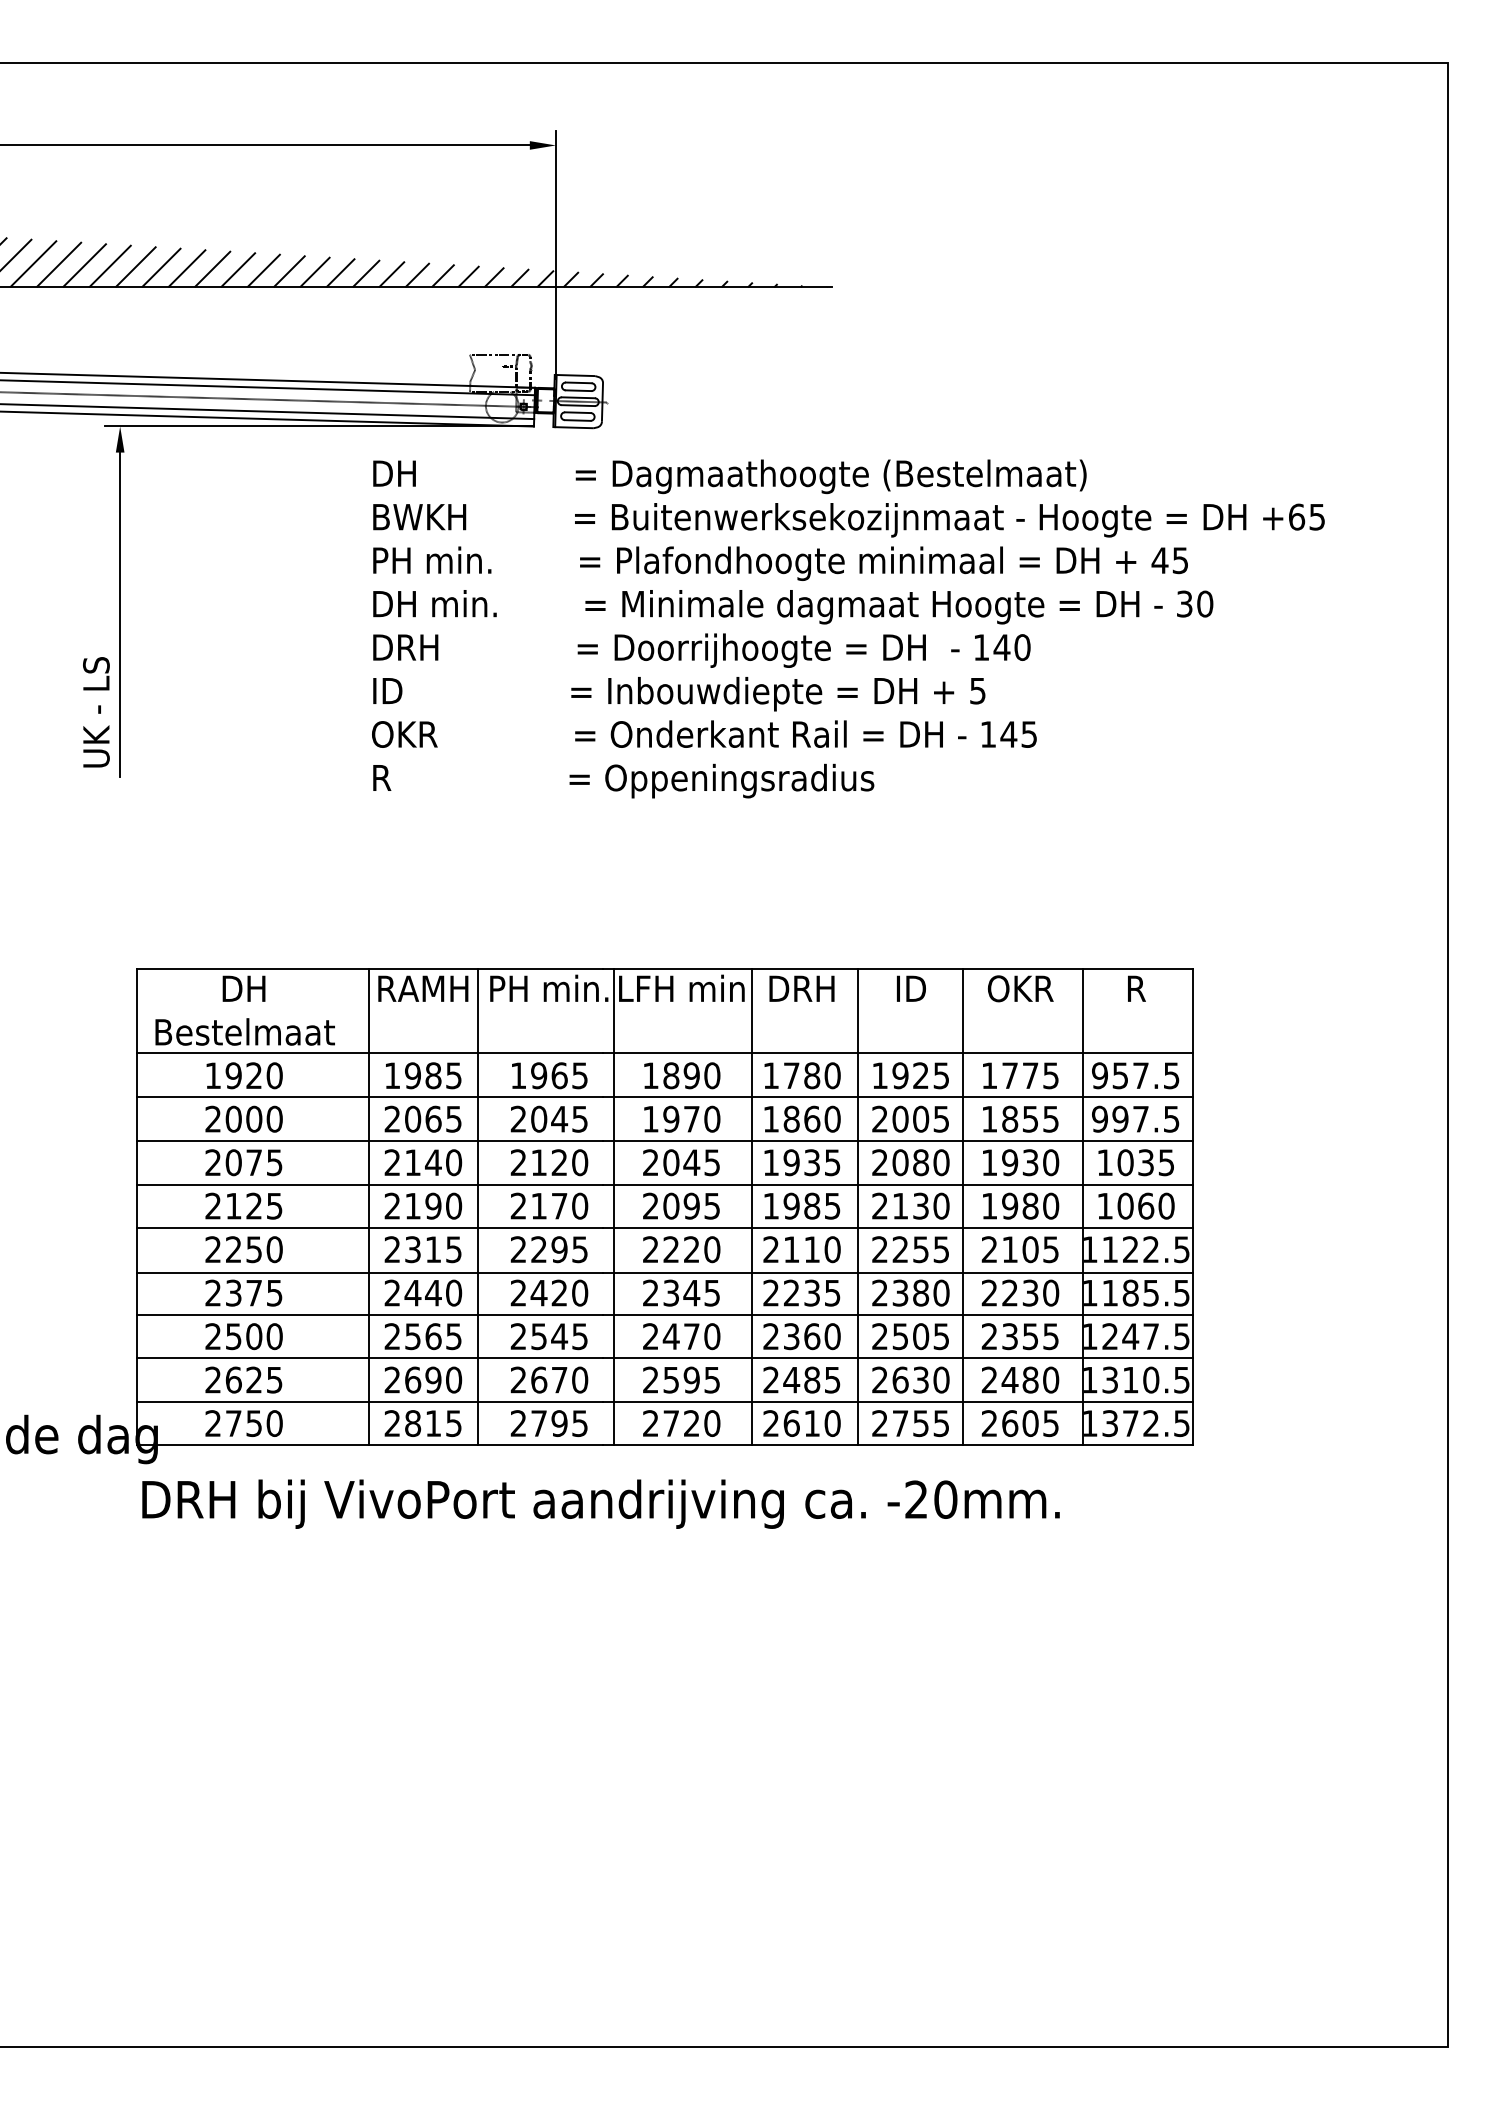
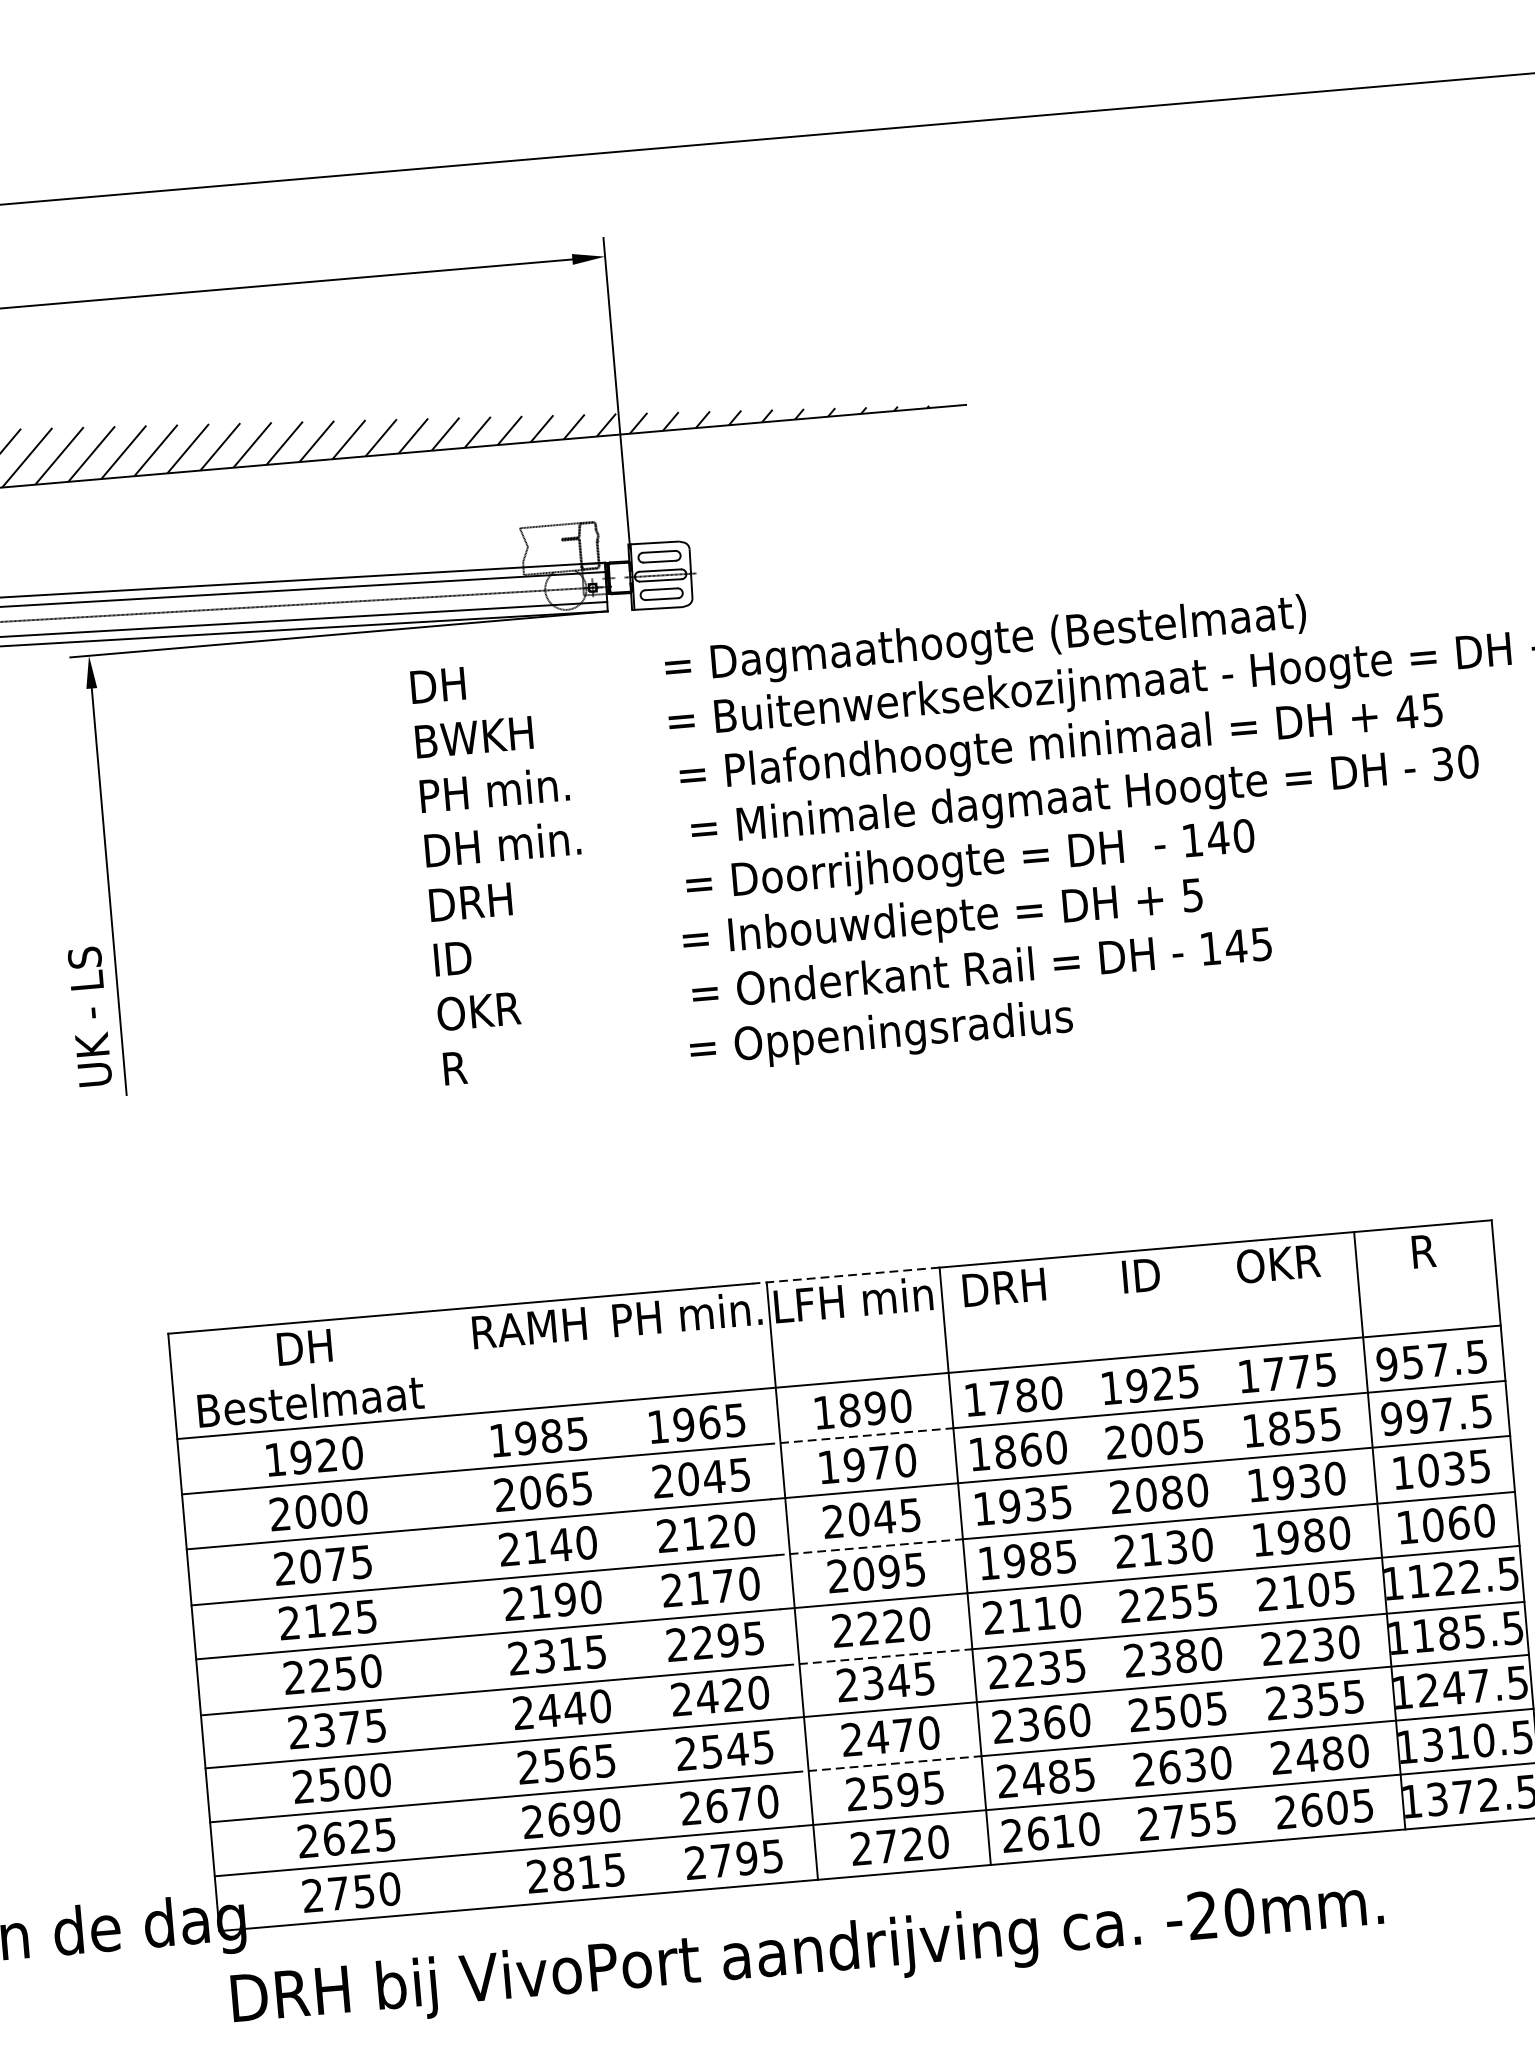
line: (677, 968) -> (845, 1275), solid -> dashed
line: (677, 1096) -> (859, 1435), solid -> dashed
line: (677, 1185) -> (869, 1547), solid -> dashed
line: (369, 1206) -> (485, 1606), removed
line: (477, 1206) -> (620, 1595), removed
line: (857, 1206) -> (1097, 1554), removed
line: (962, 1206) -> (1228, 1543), removed
line: (677, 1273) -> (878, 1657), solid -> dashed
line: (677, 1358) -> (887, 1764), solid -> dashed

